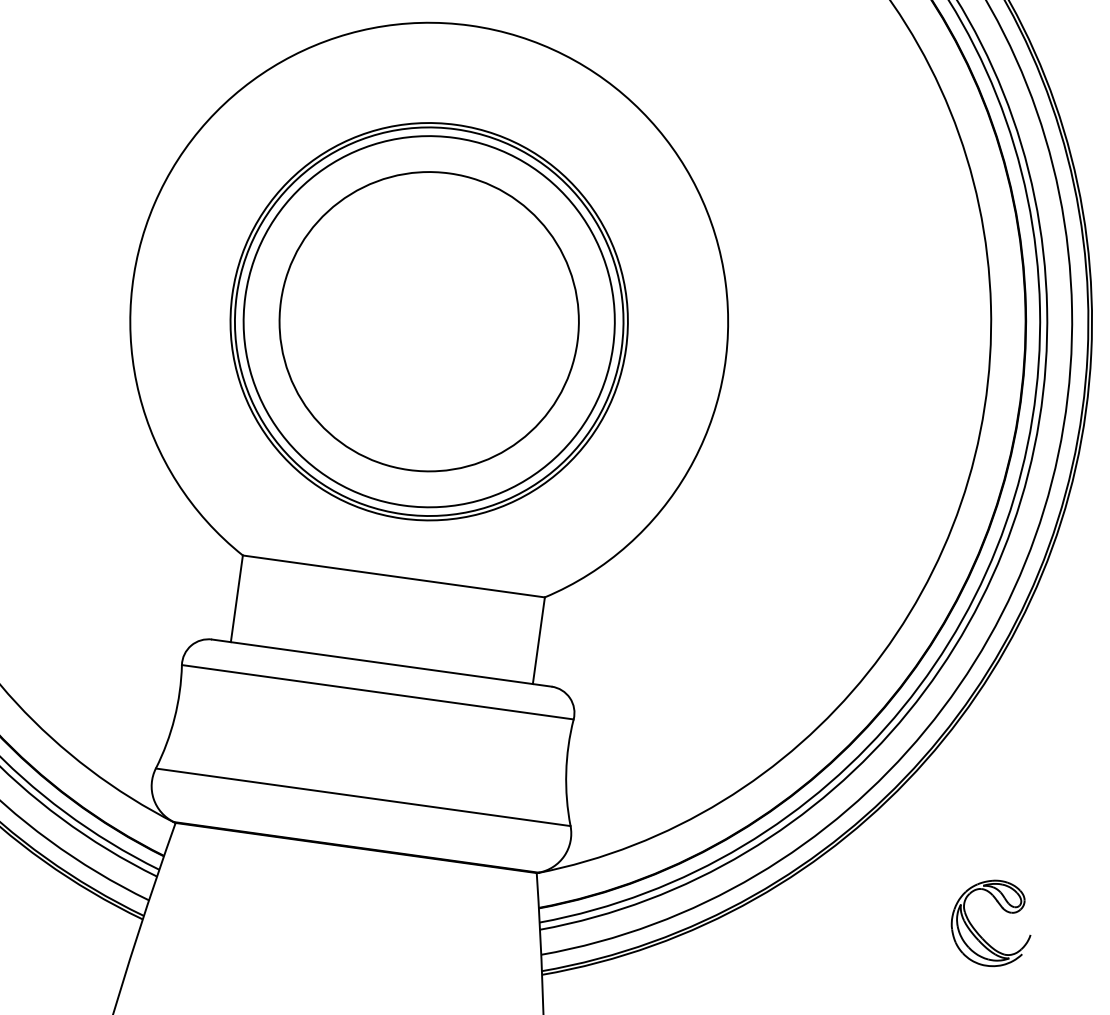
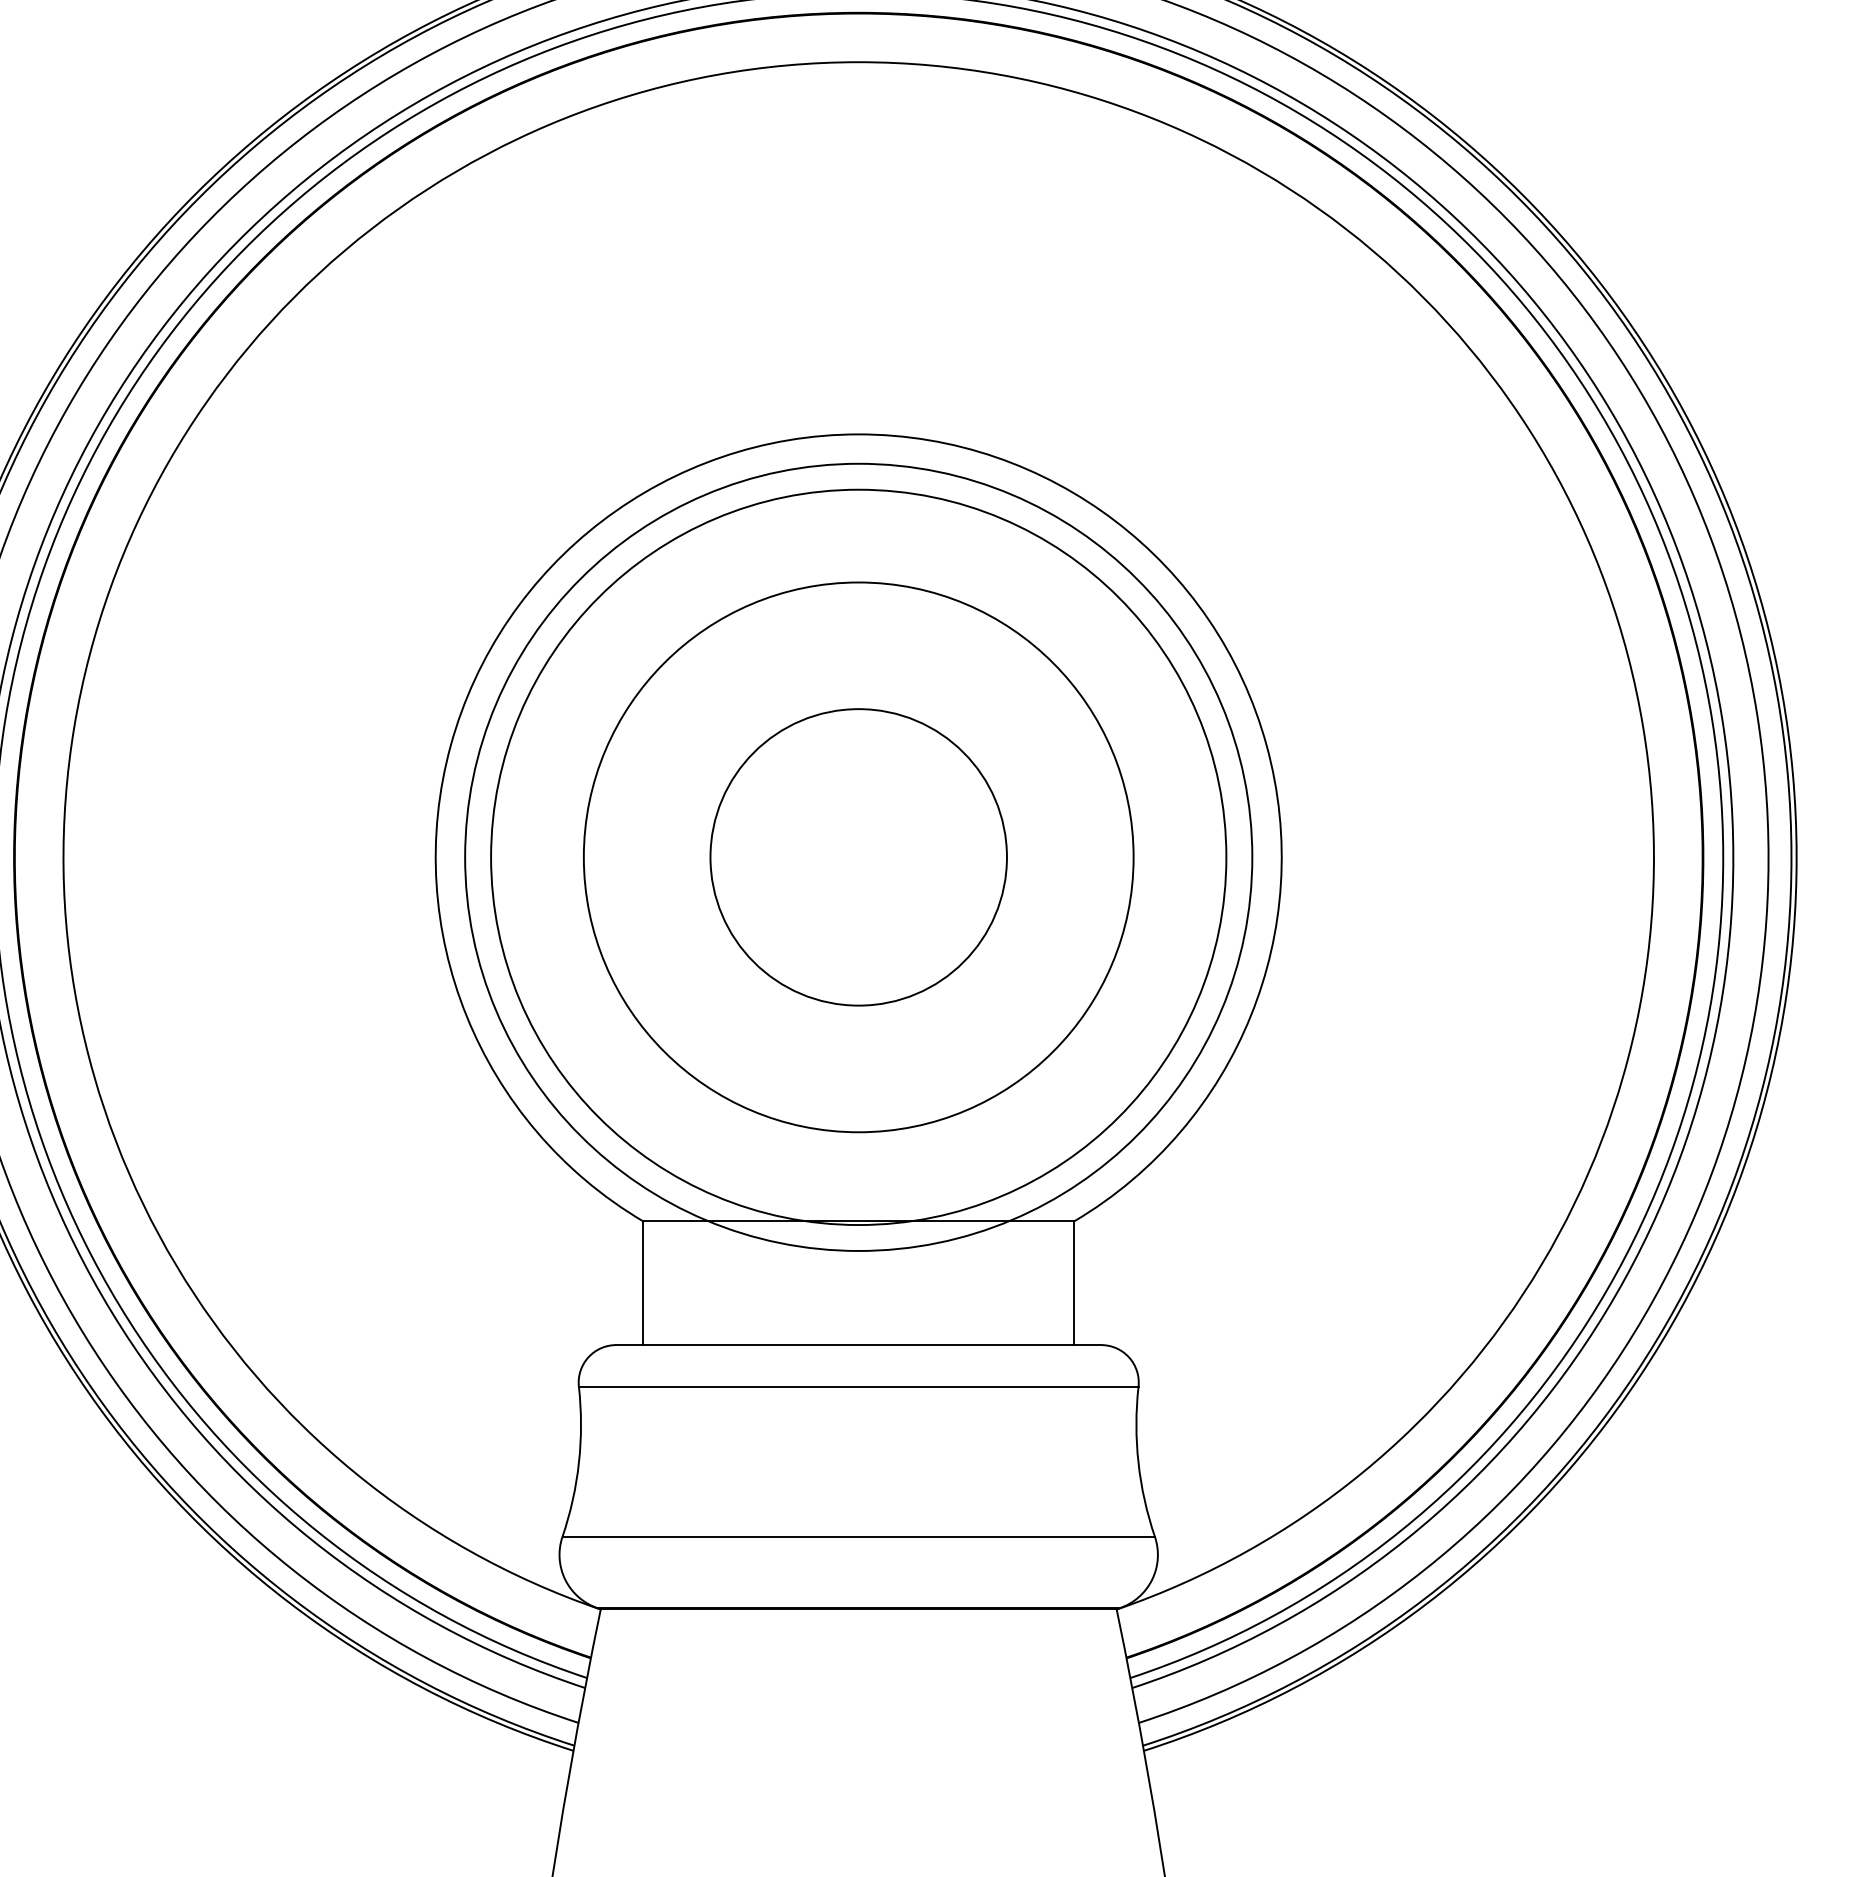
circle: (429, 321) -> (858, 856), size x1.4
circle: (429, 321) -> (858, 857), size x0.7
circle: (429, 321) -> (858, 857), size x1.4
part: (977, 932) -> (1746, 1606), removed

